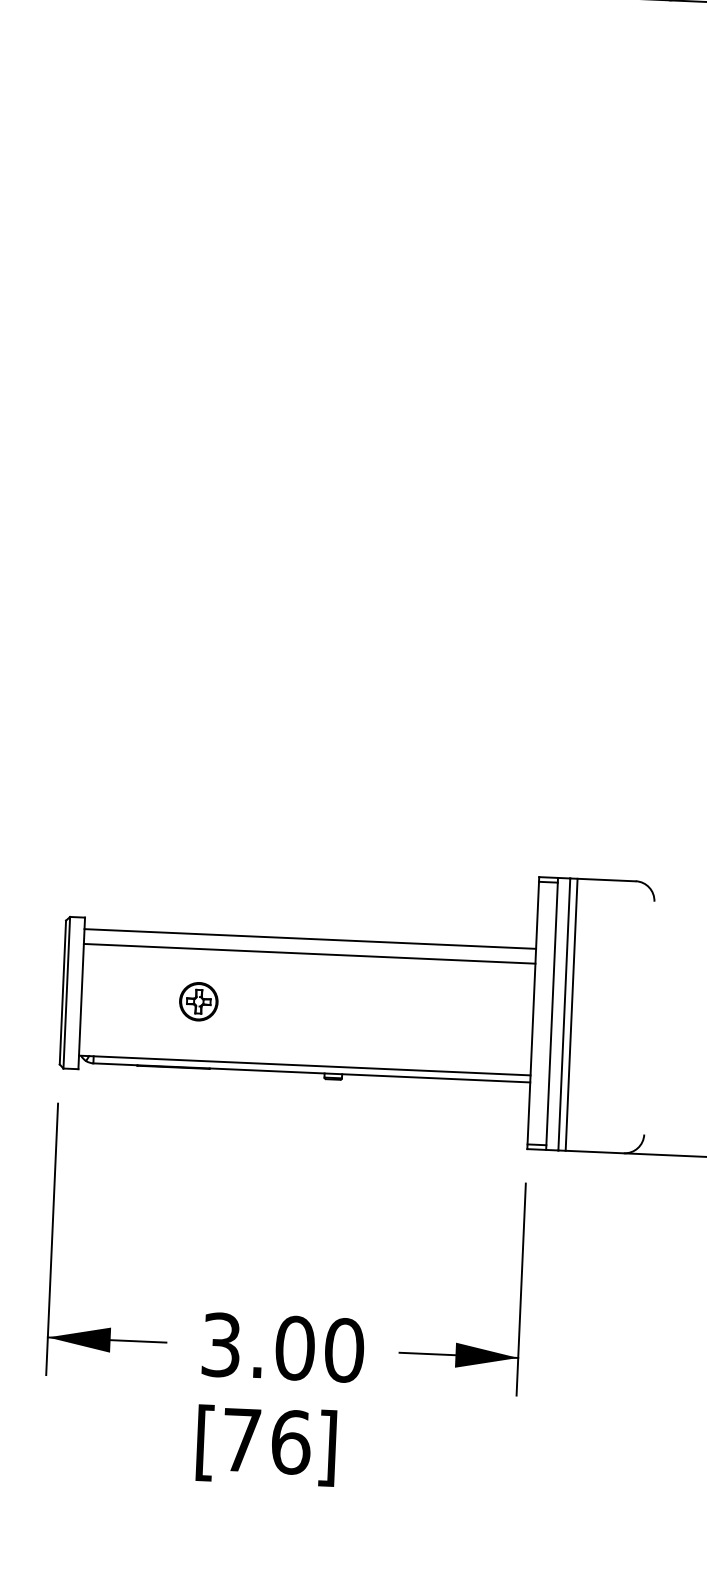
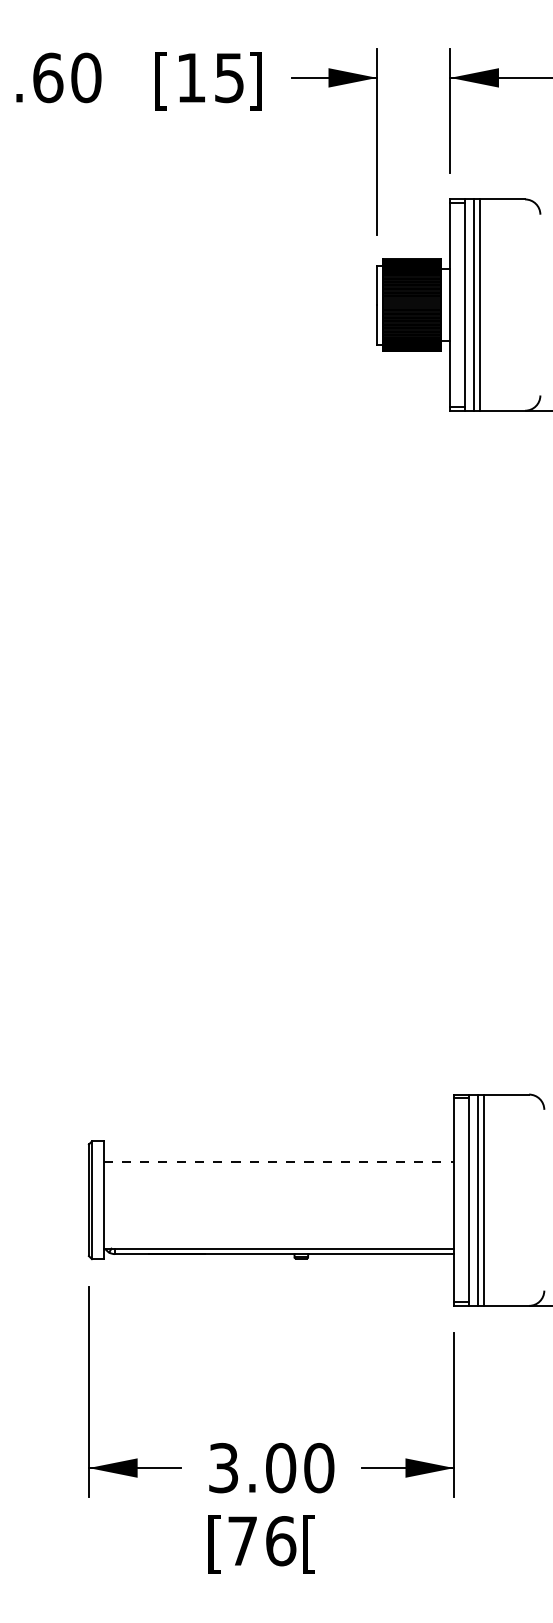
line: (309, 939) -> (278, 1150), removed
line: (310, 953) -> (279, 1161), solid -> dashed
part: (198, 1001) -> (194, 1202), removed
text: (327, 1448) -> (309, 1544), ] -> [

